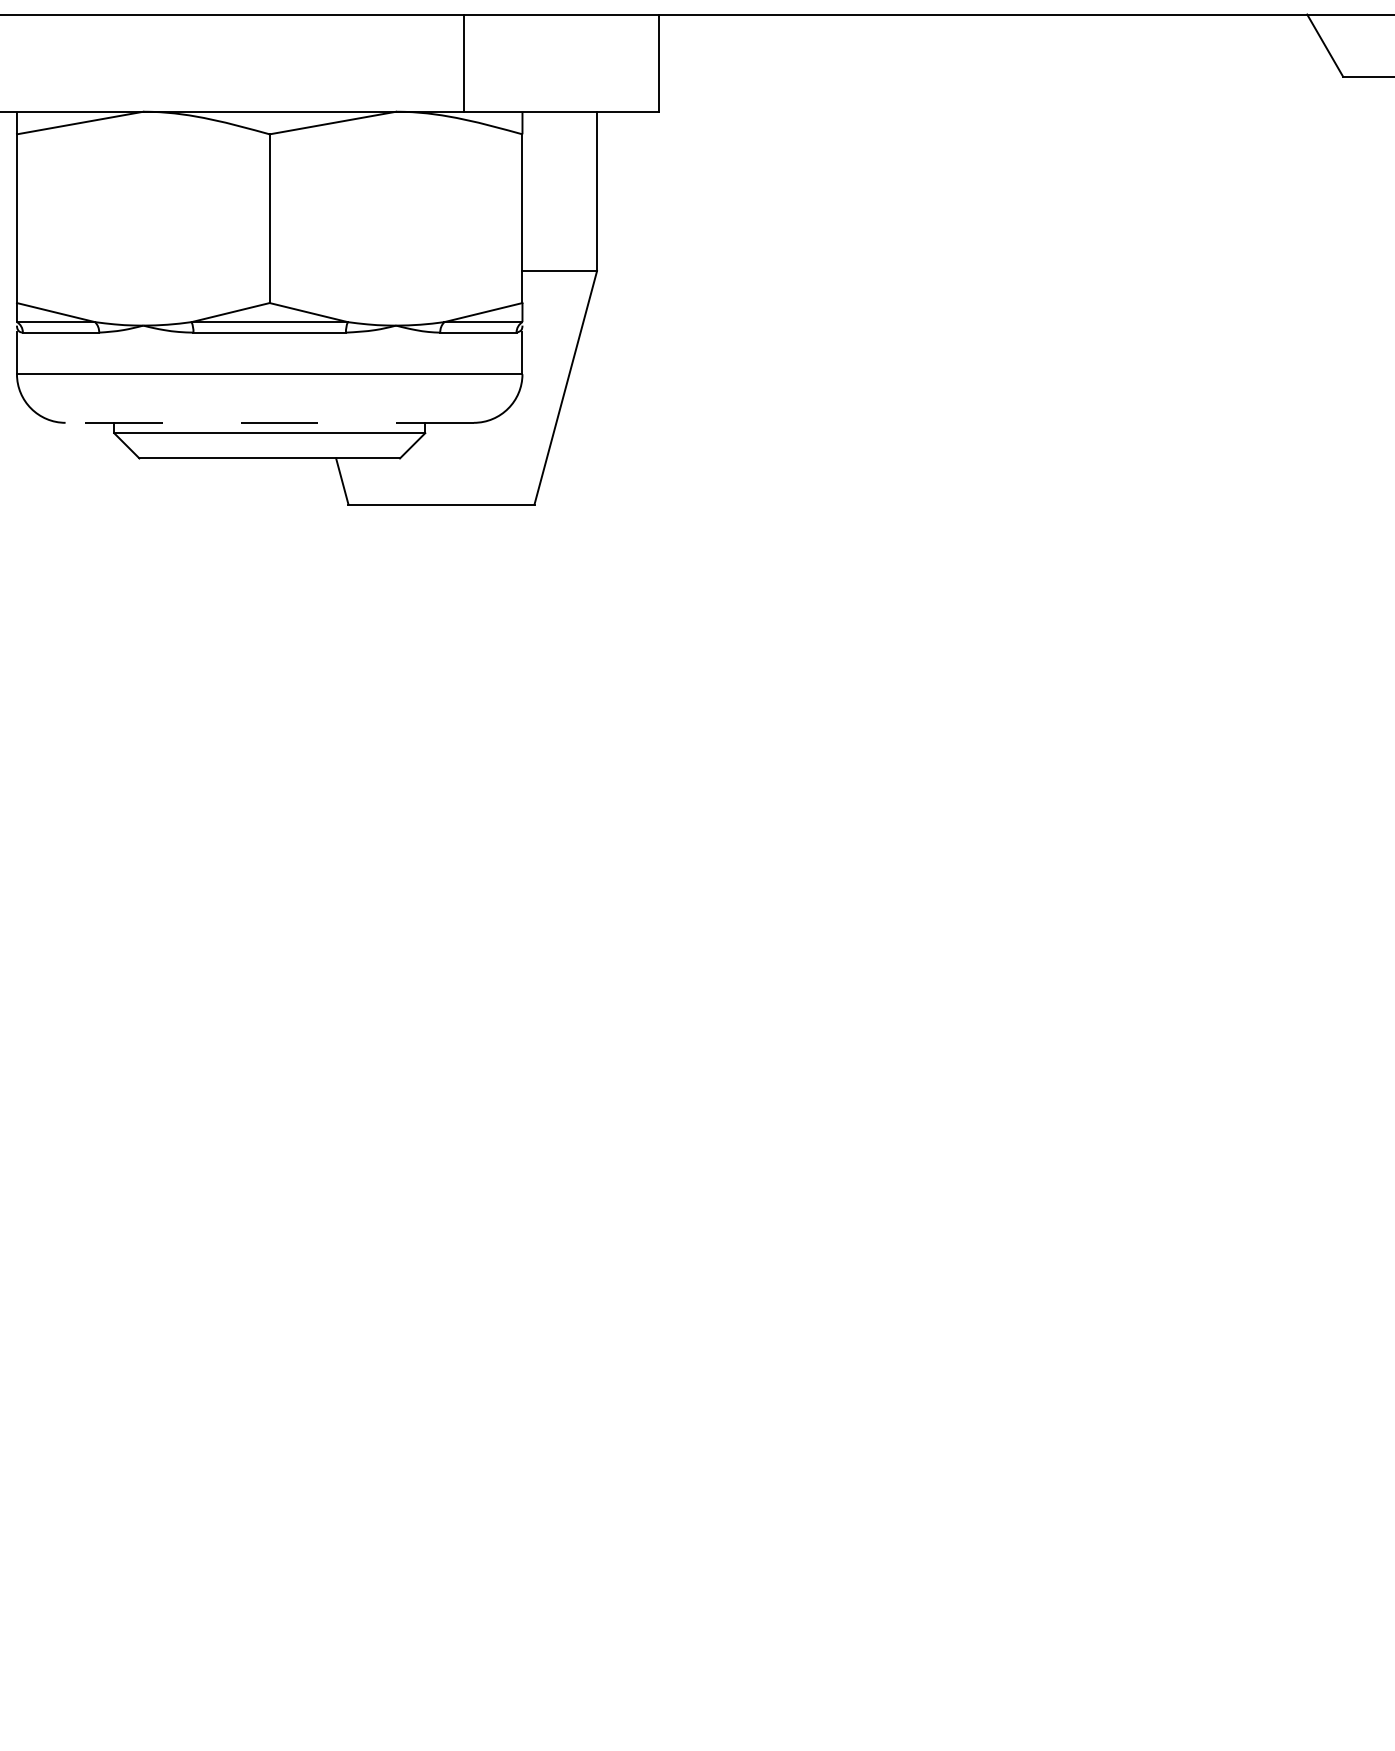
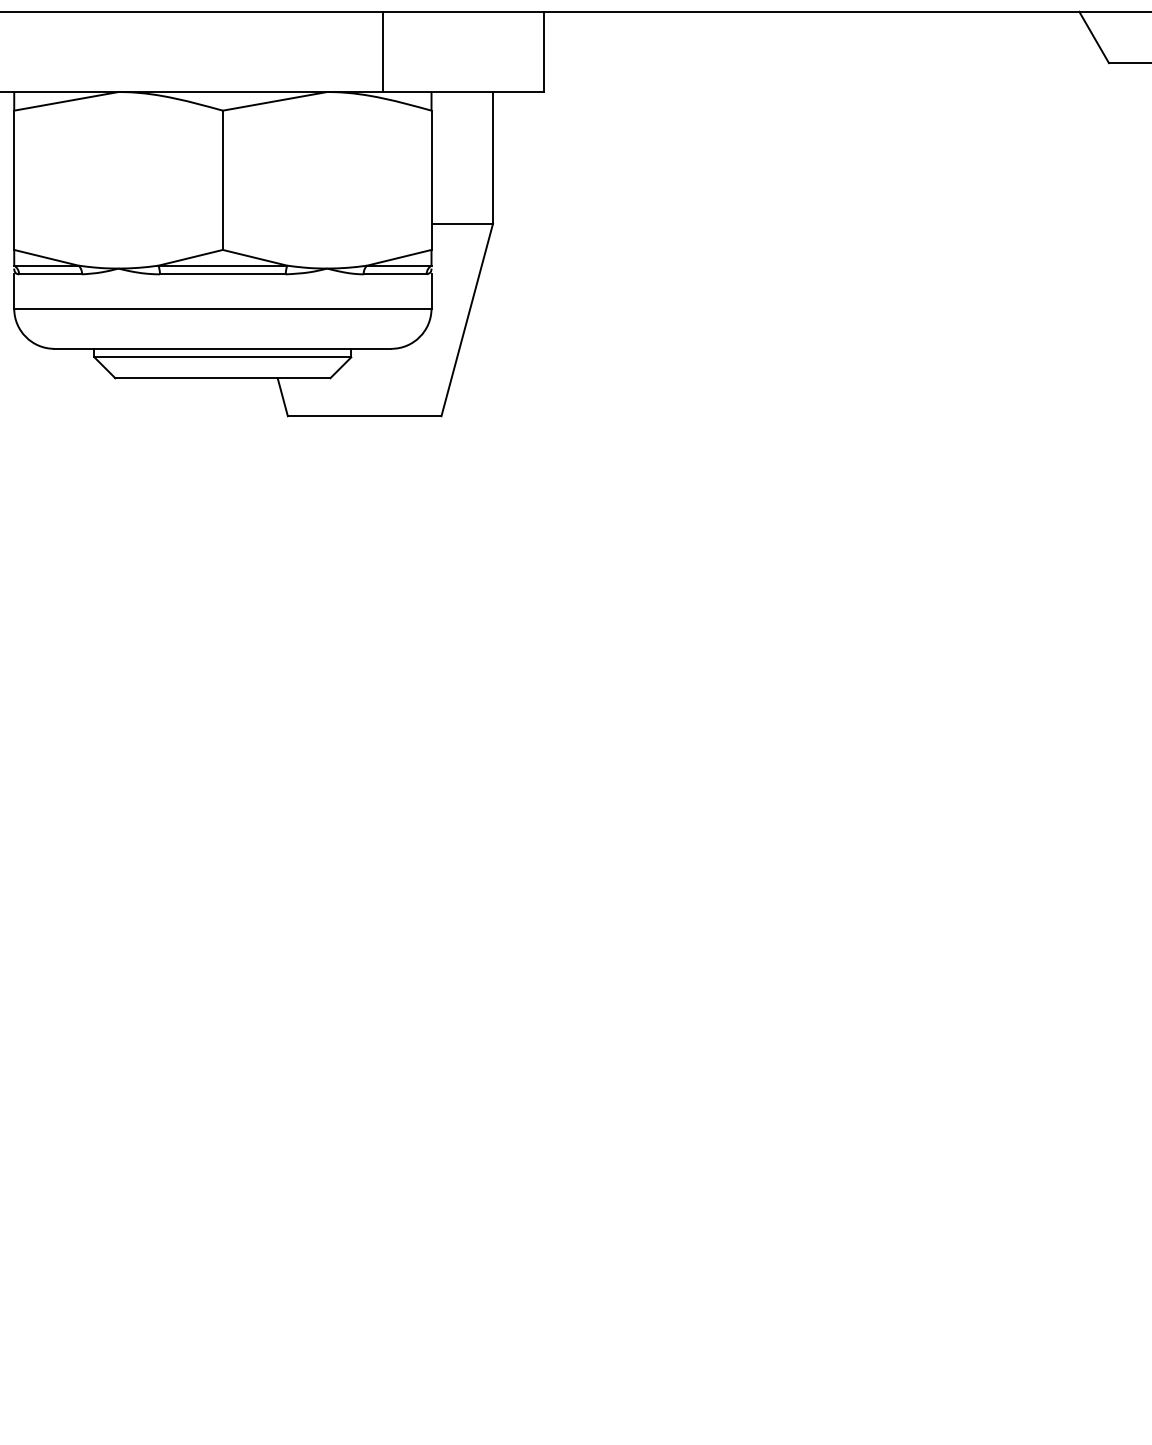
line: (269, 422) -> (222, 348), dashed -> solid

